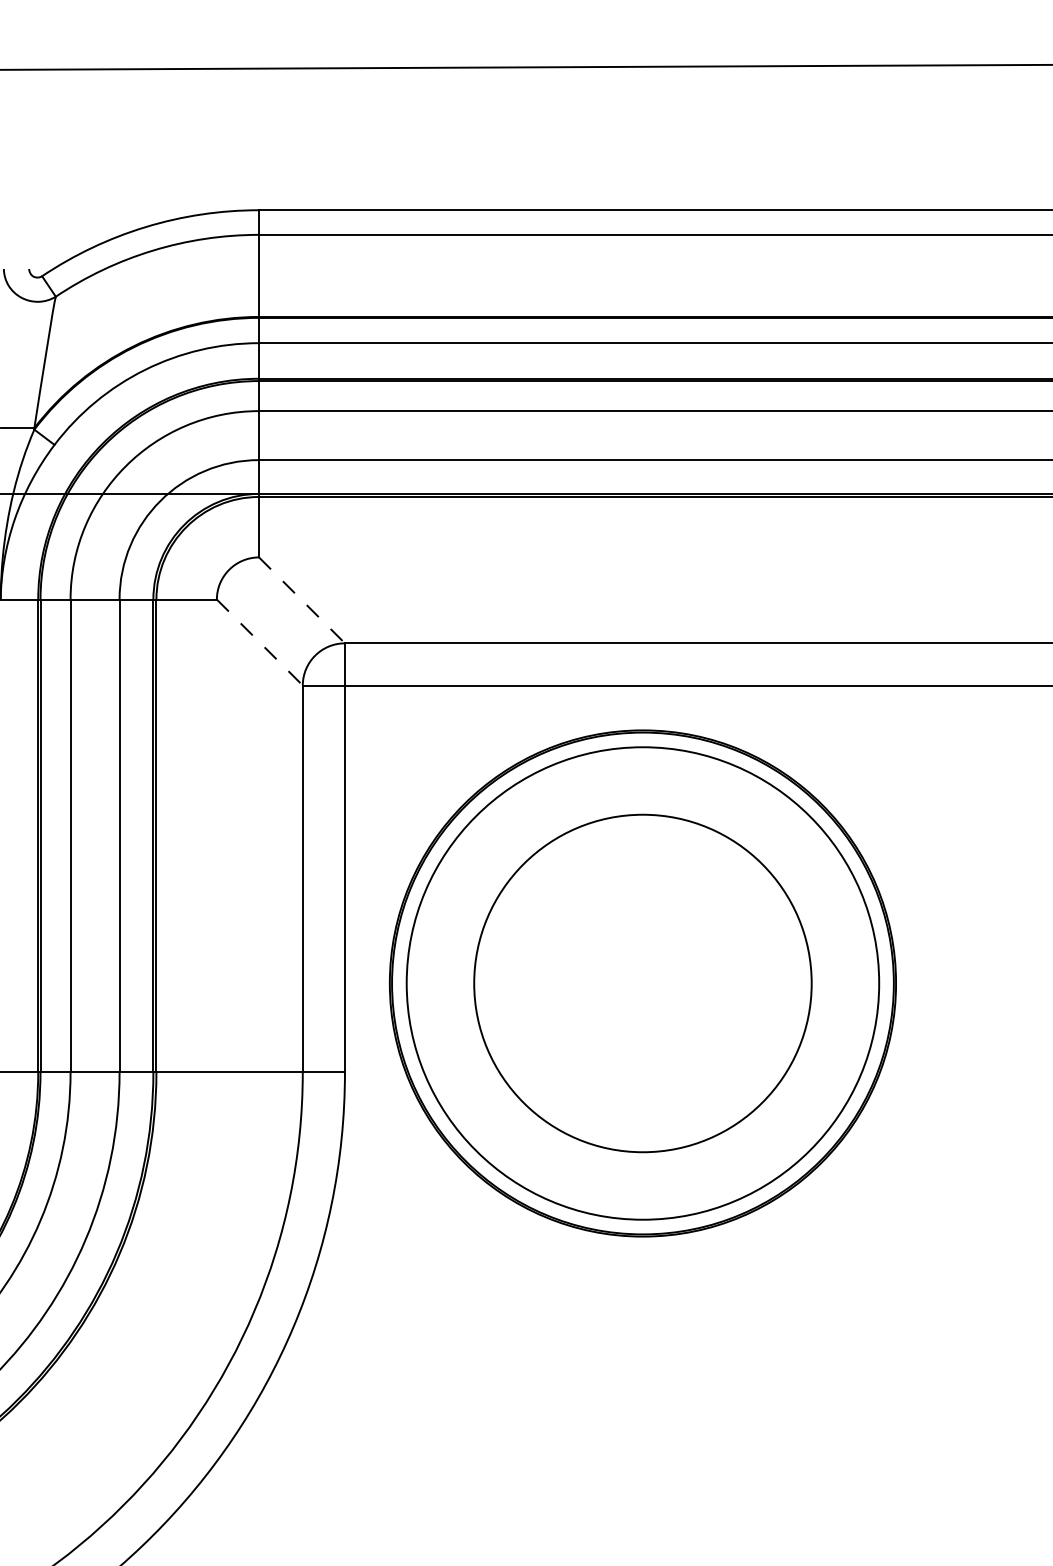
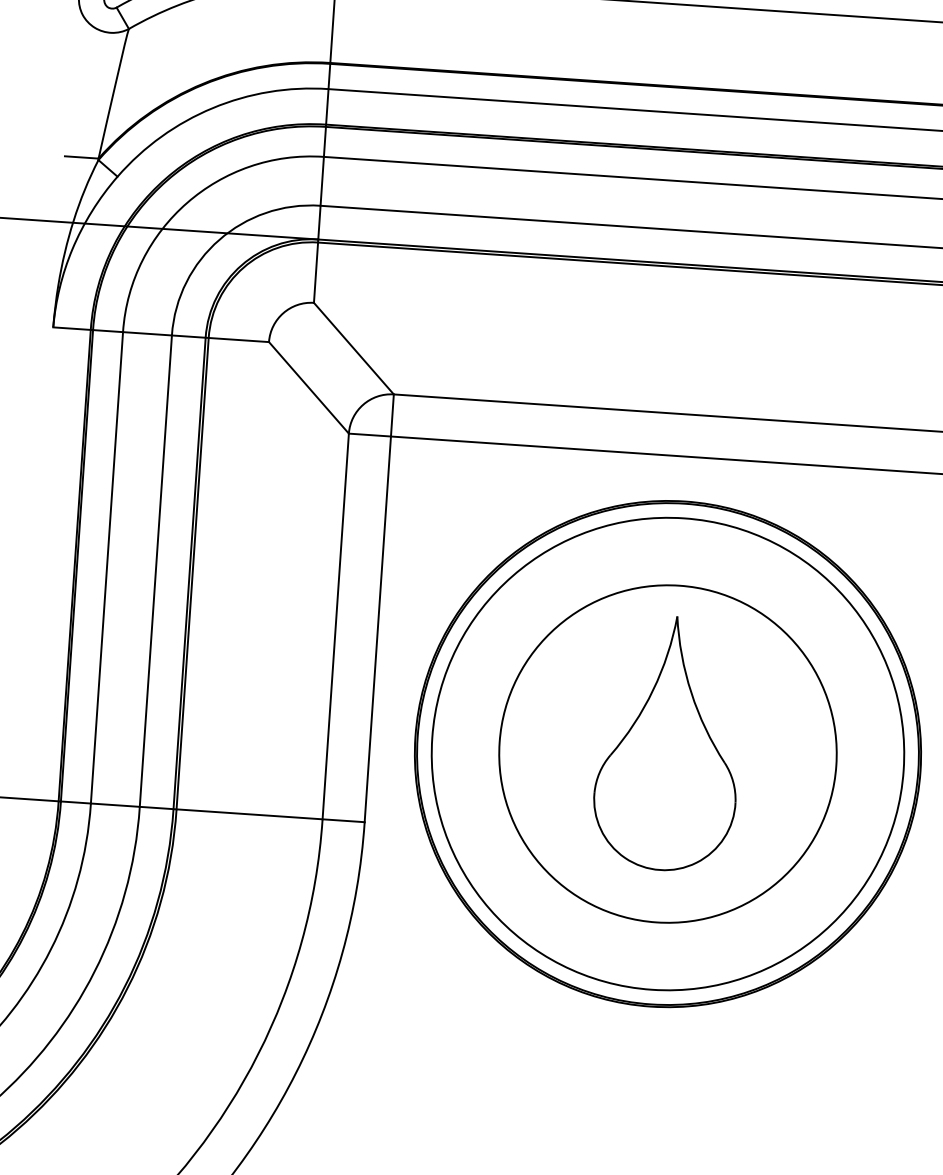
line: (302, 600) -> (354, 348), dashed -> solid
line: (259, 642) -> (308, 387), dashed -> solid
part: (642, 972) -> (668, 743), added

